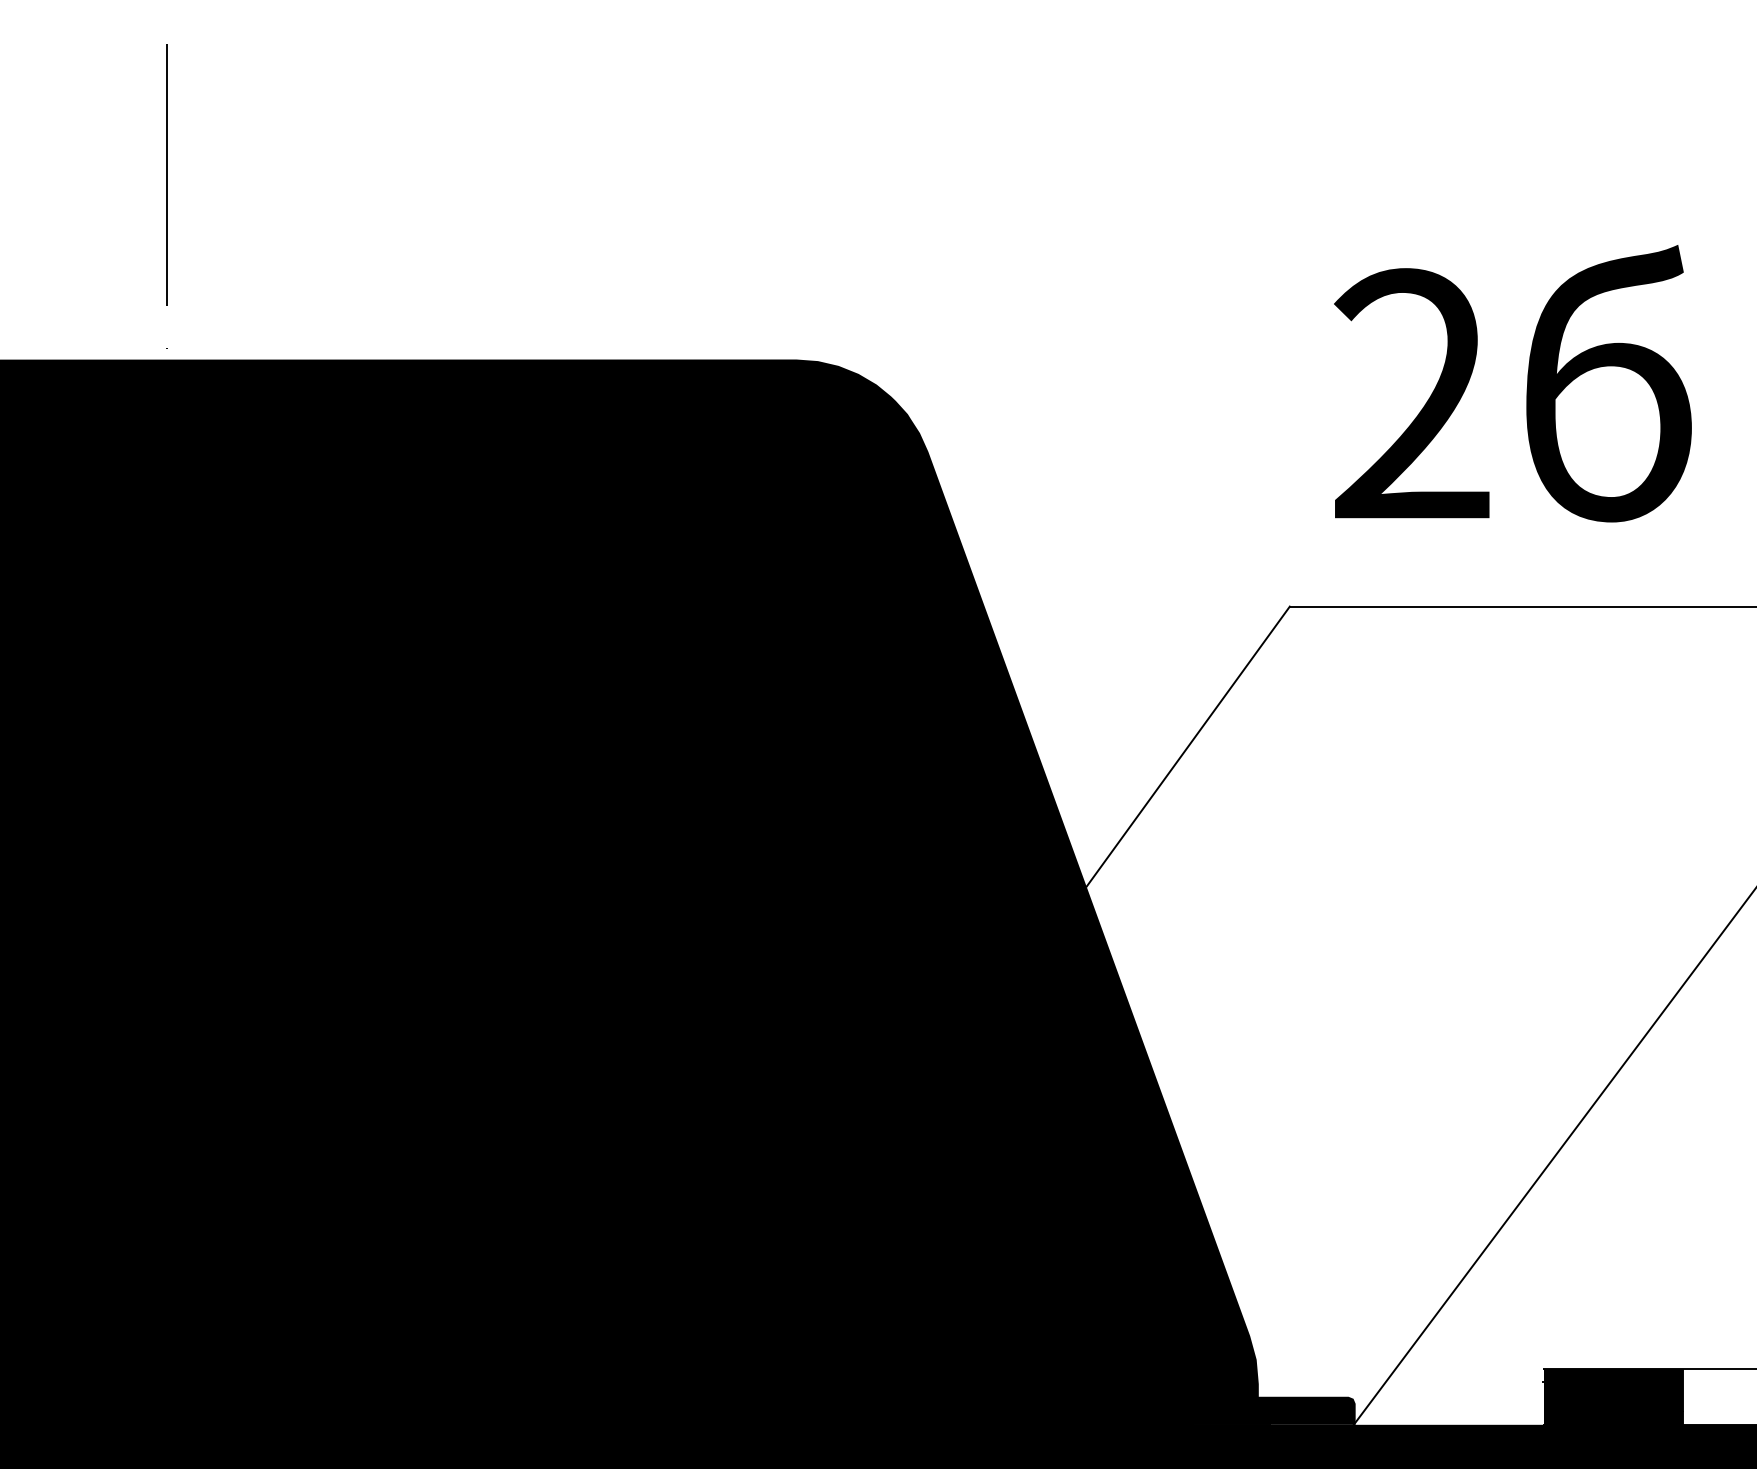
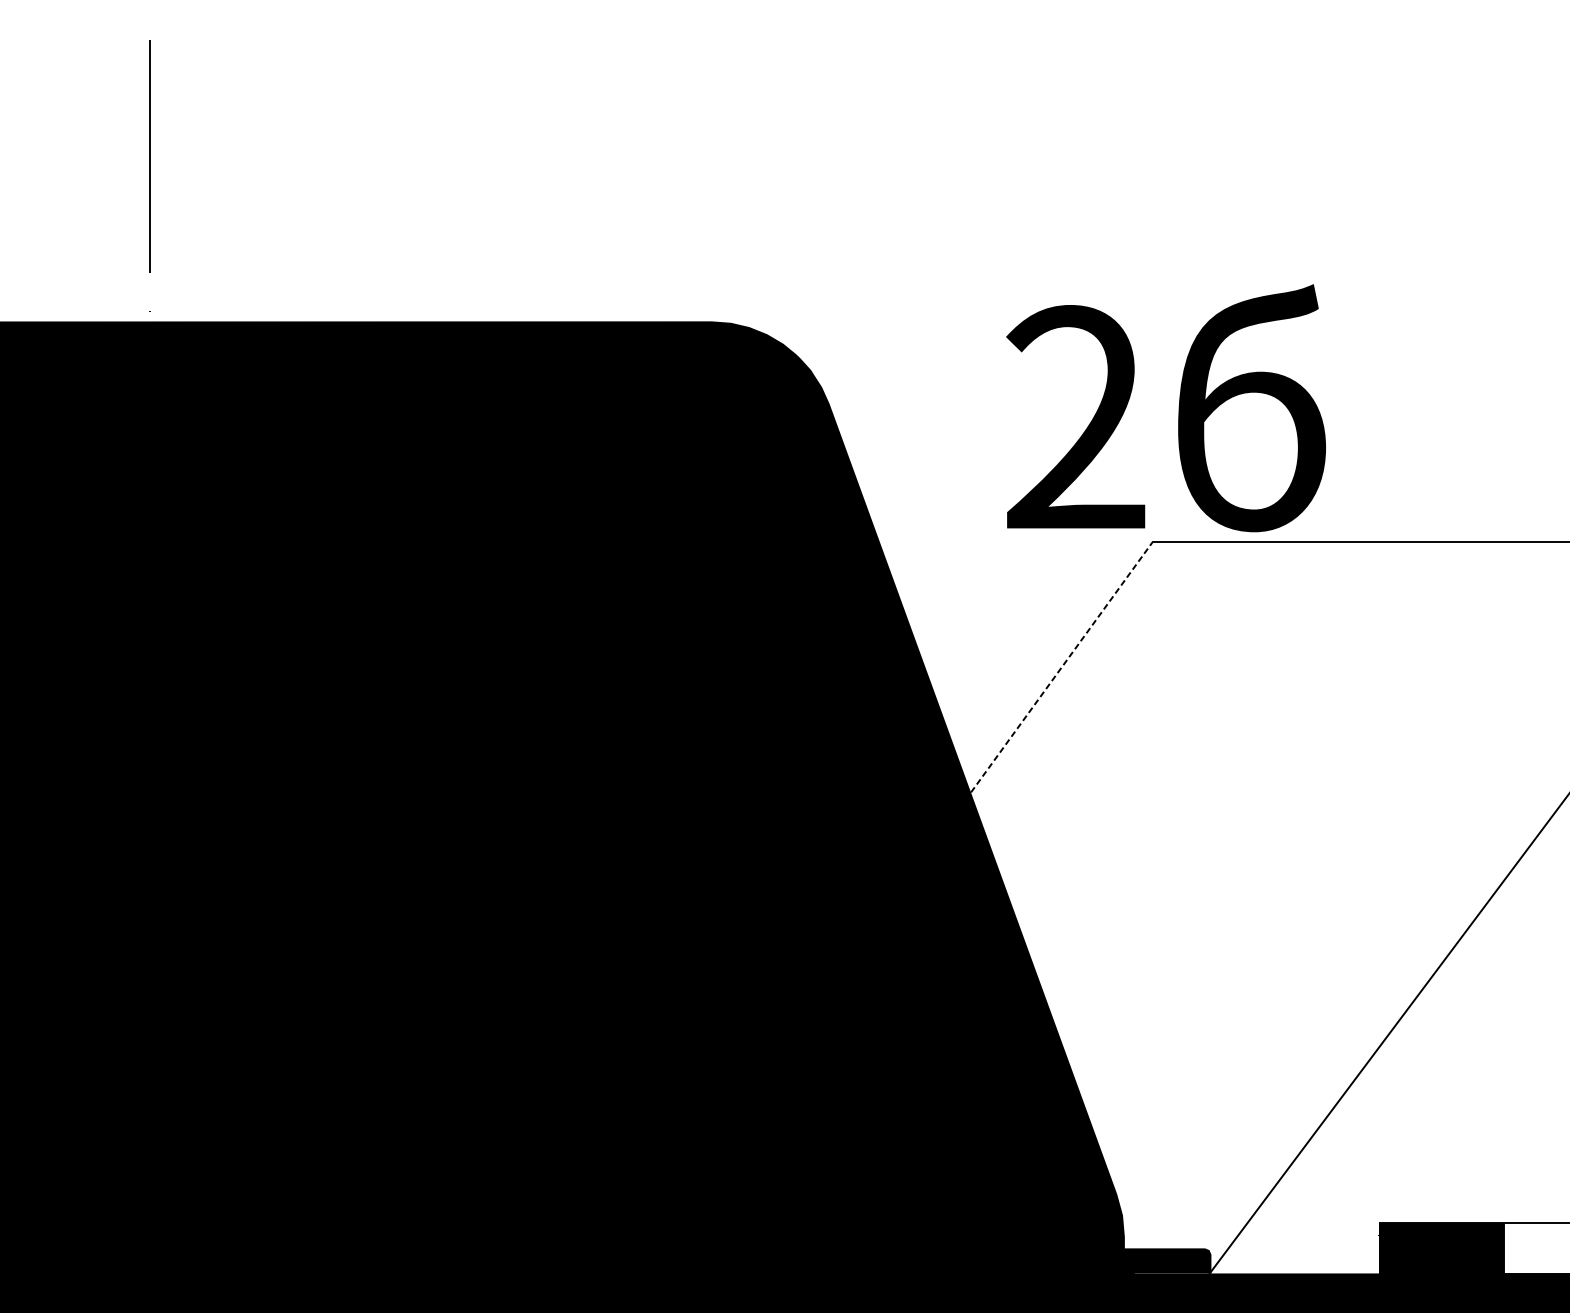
text: (1512, 383) -> (1165, 408), moved
line: (1188, 746) -> (1062, 667), solid -> dashed

